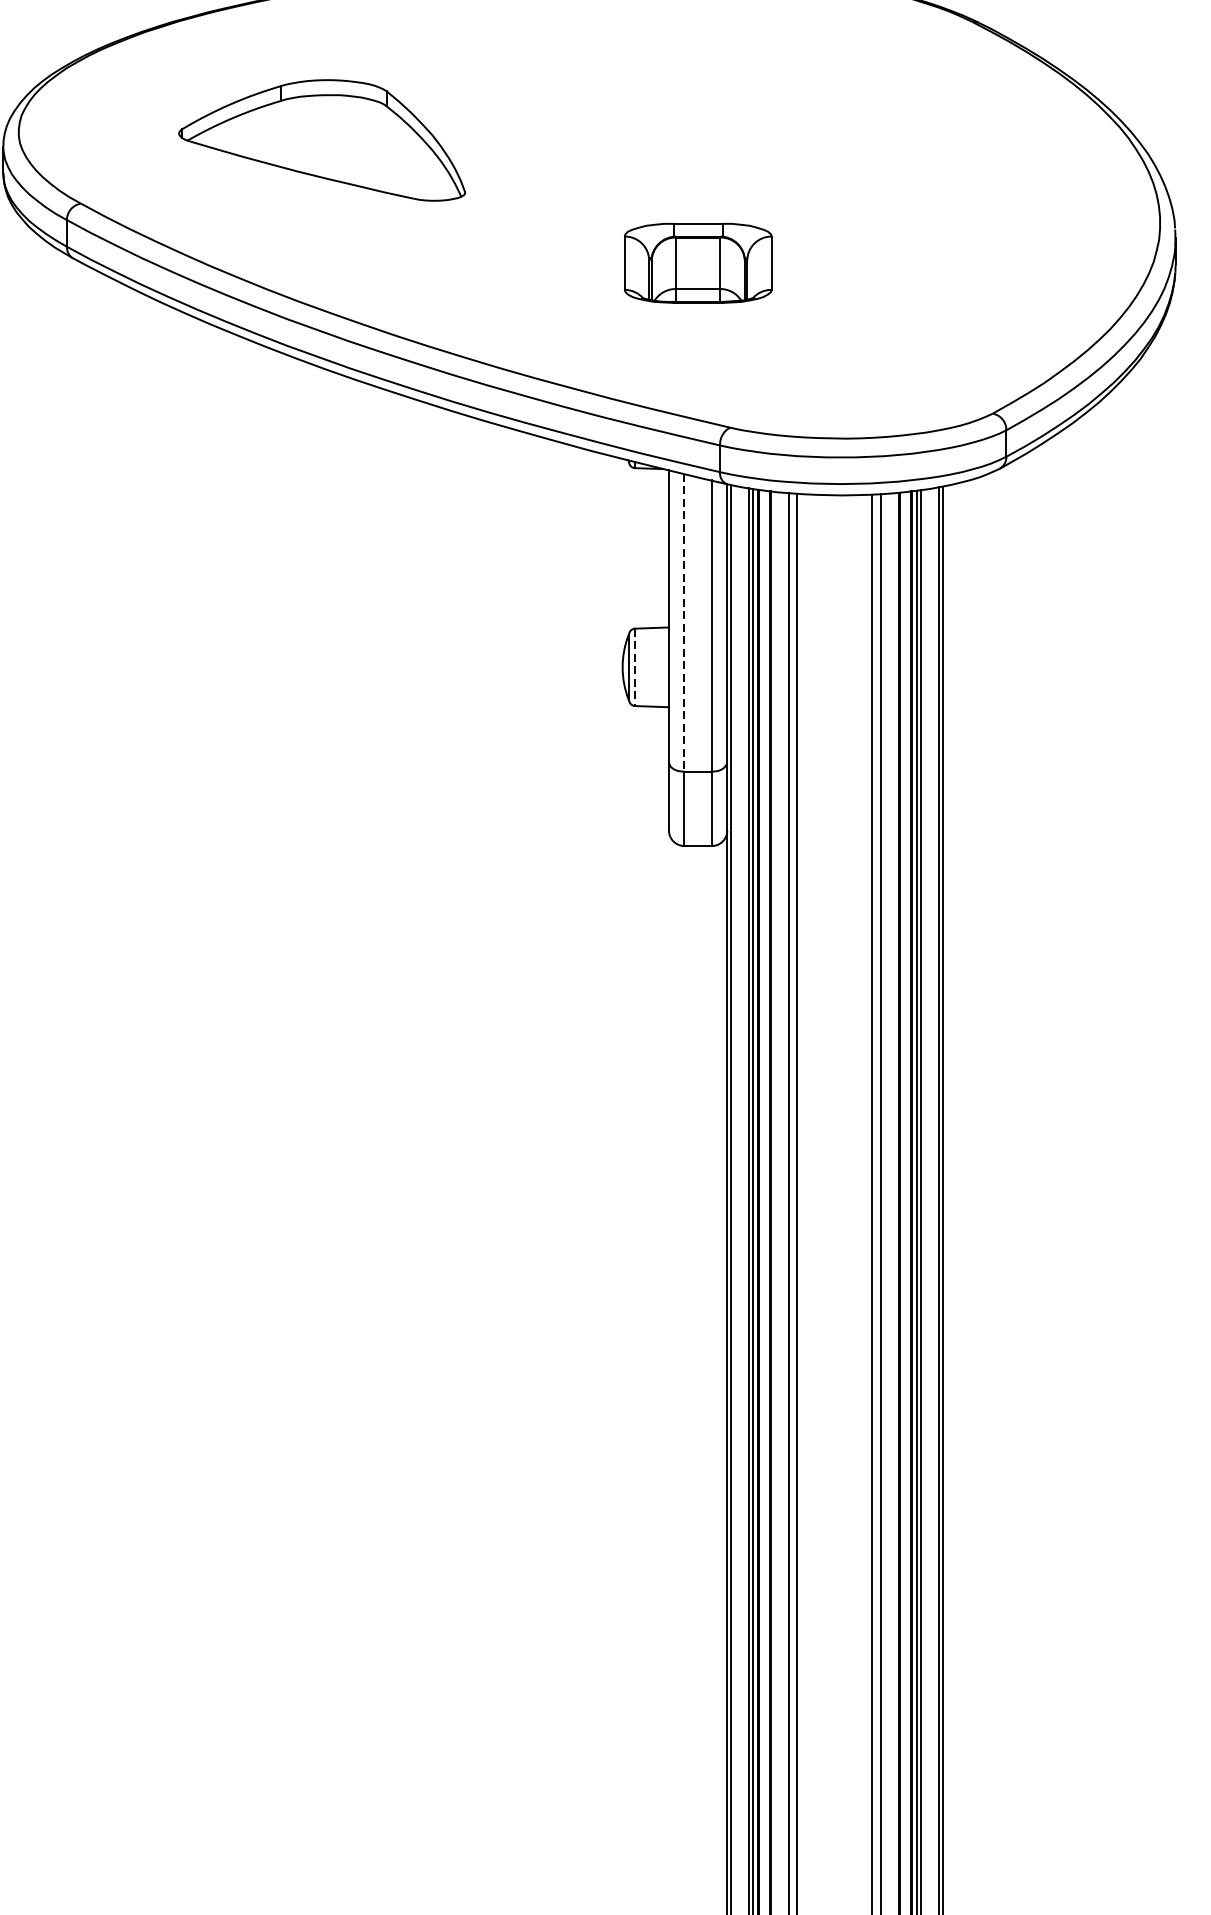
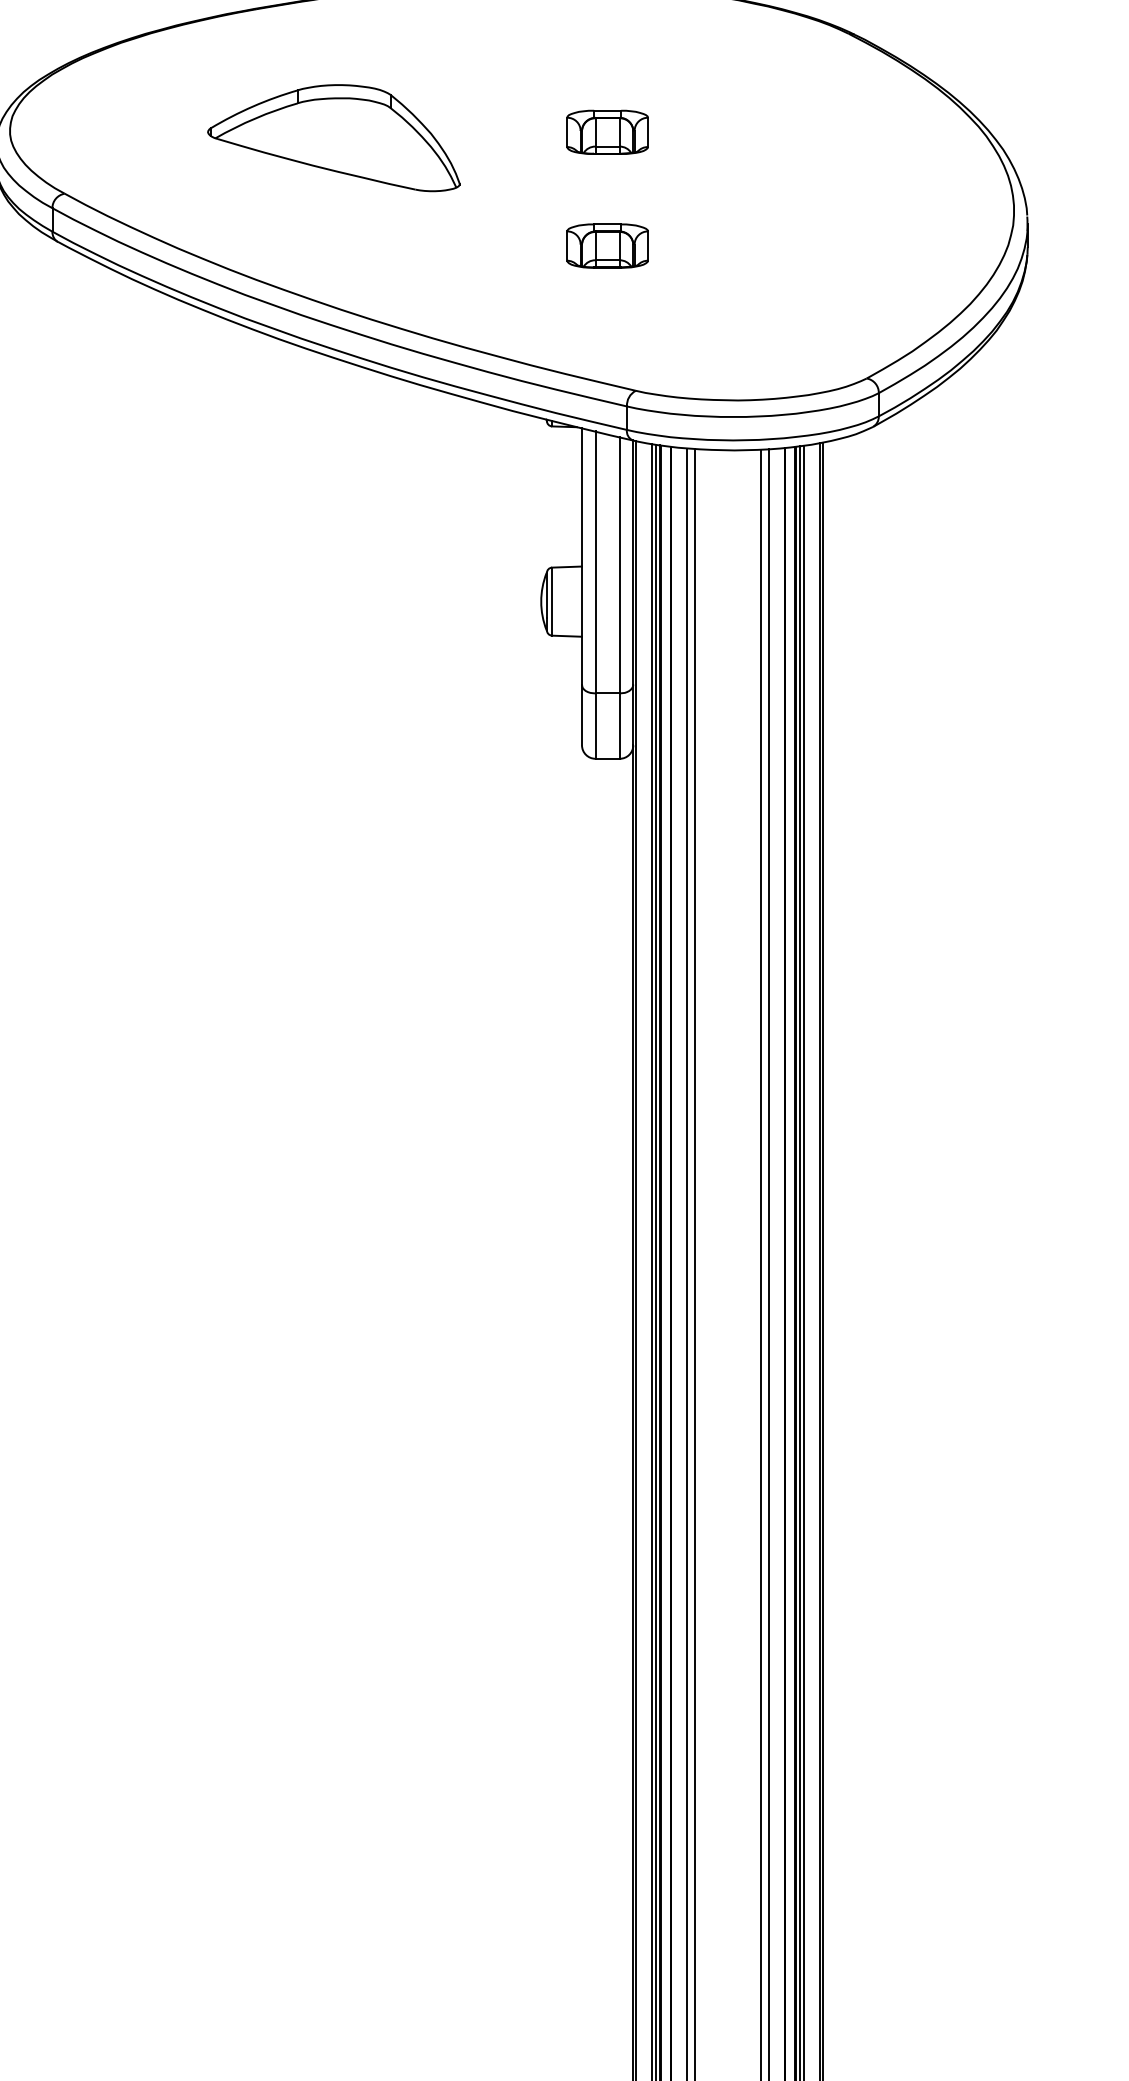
part: (697, 132) -> (607, 131), added
part: (321, 140) -> (333, 138), moved
part: (697, 262) -> (607, 245), size x0.62
line: (684, 622) -> (595, 562), dashed -> solid
line: (635, 668) -> (552, 602), dashed -> solid

